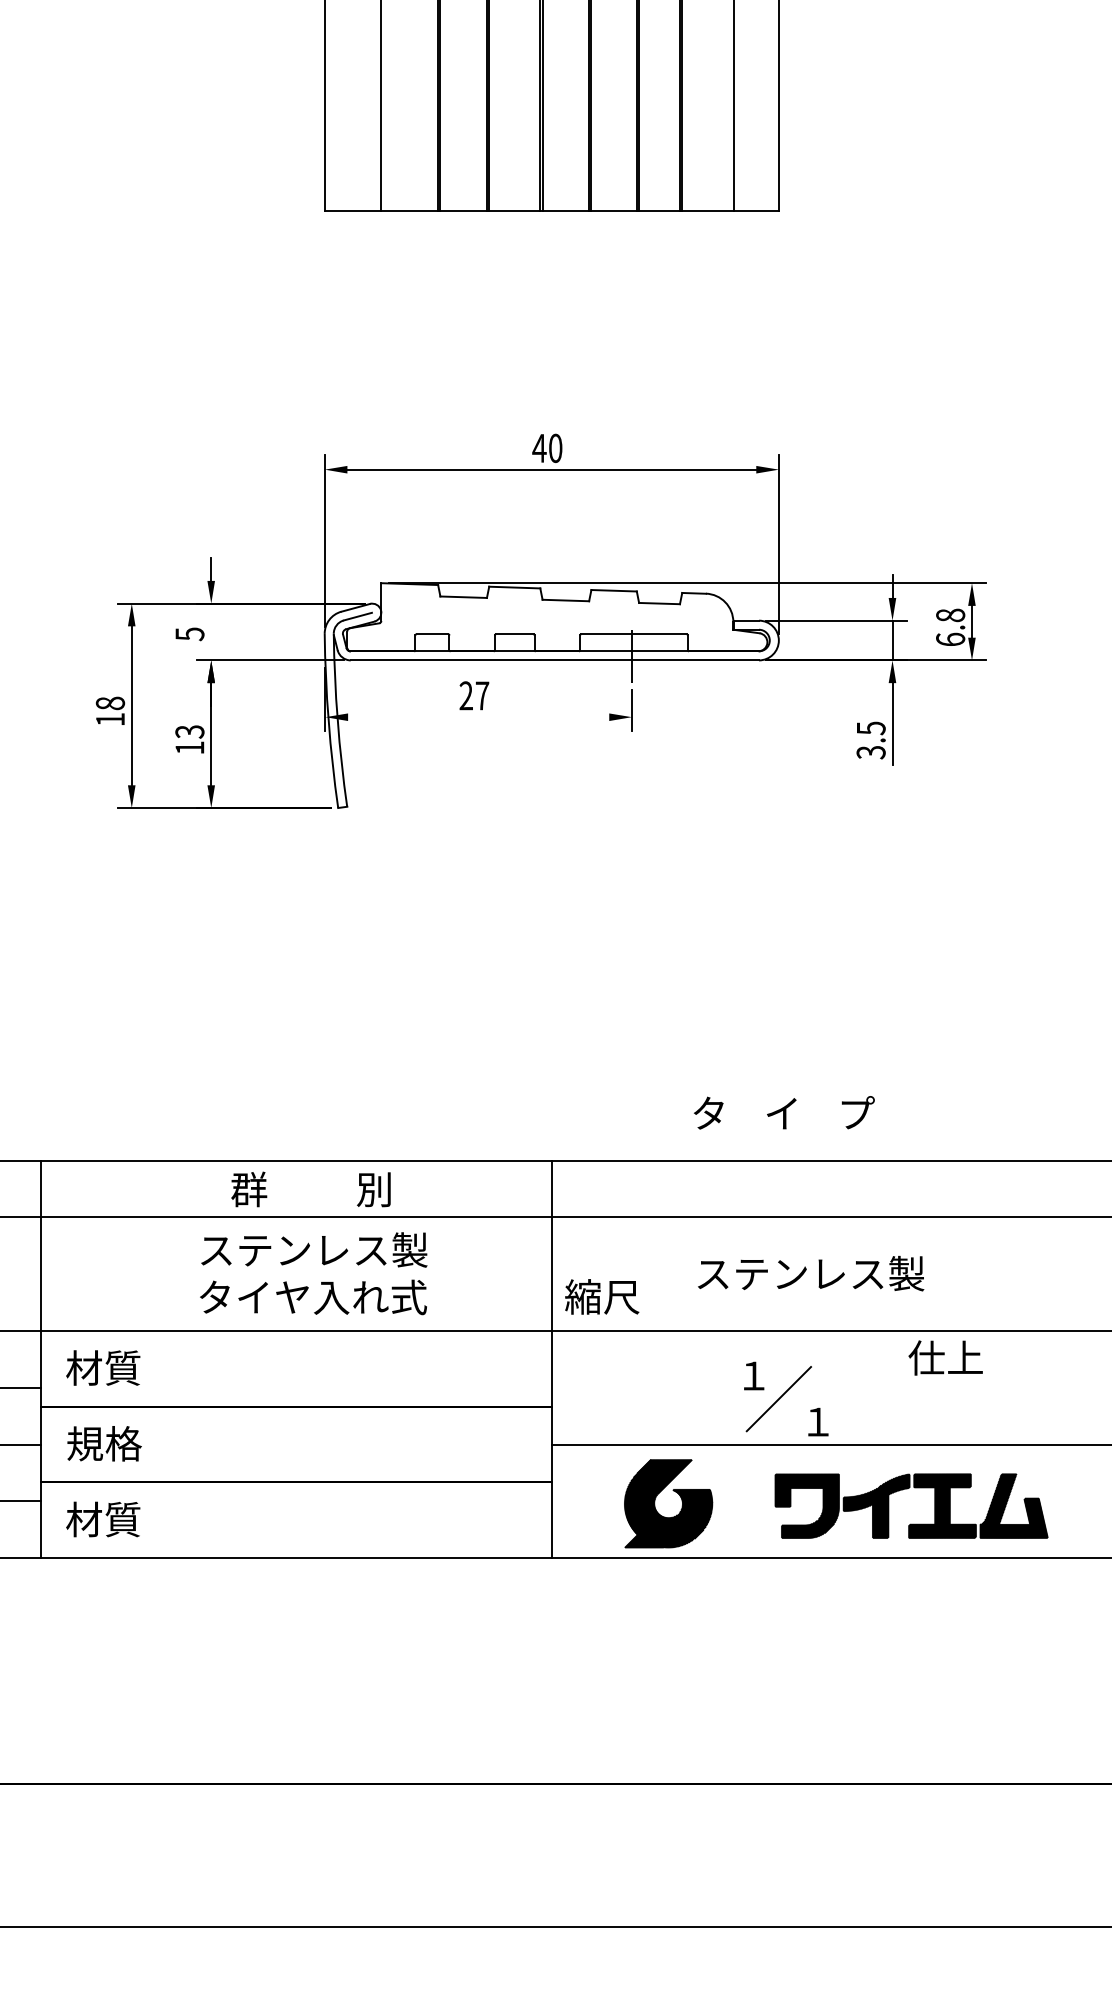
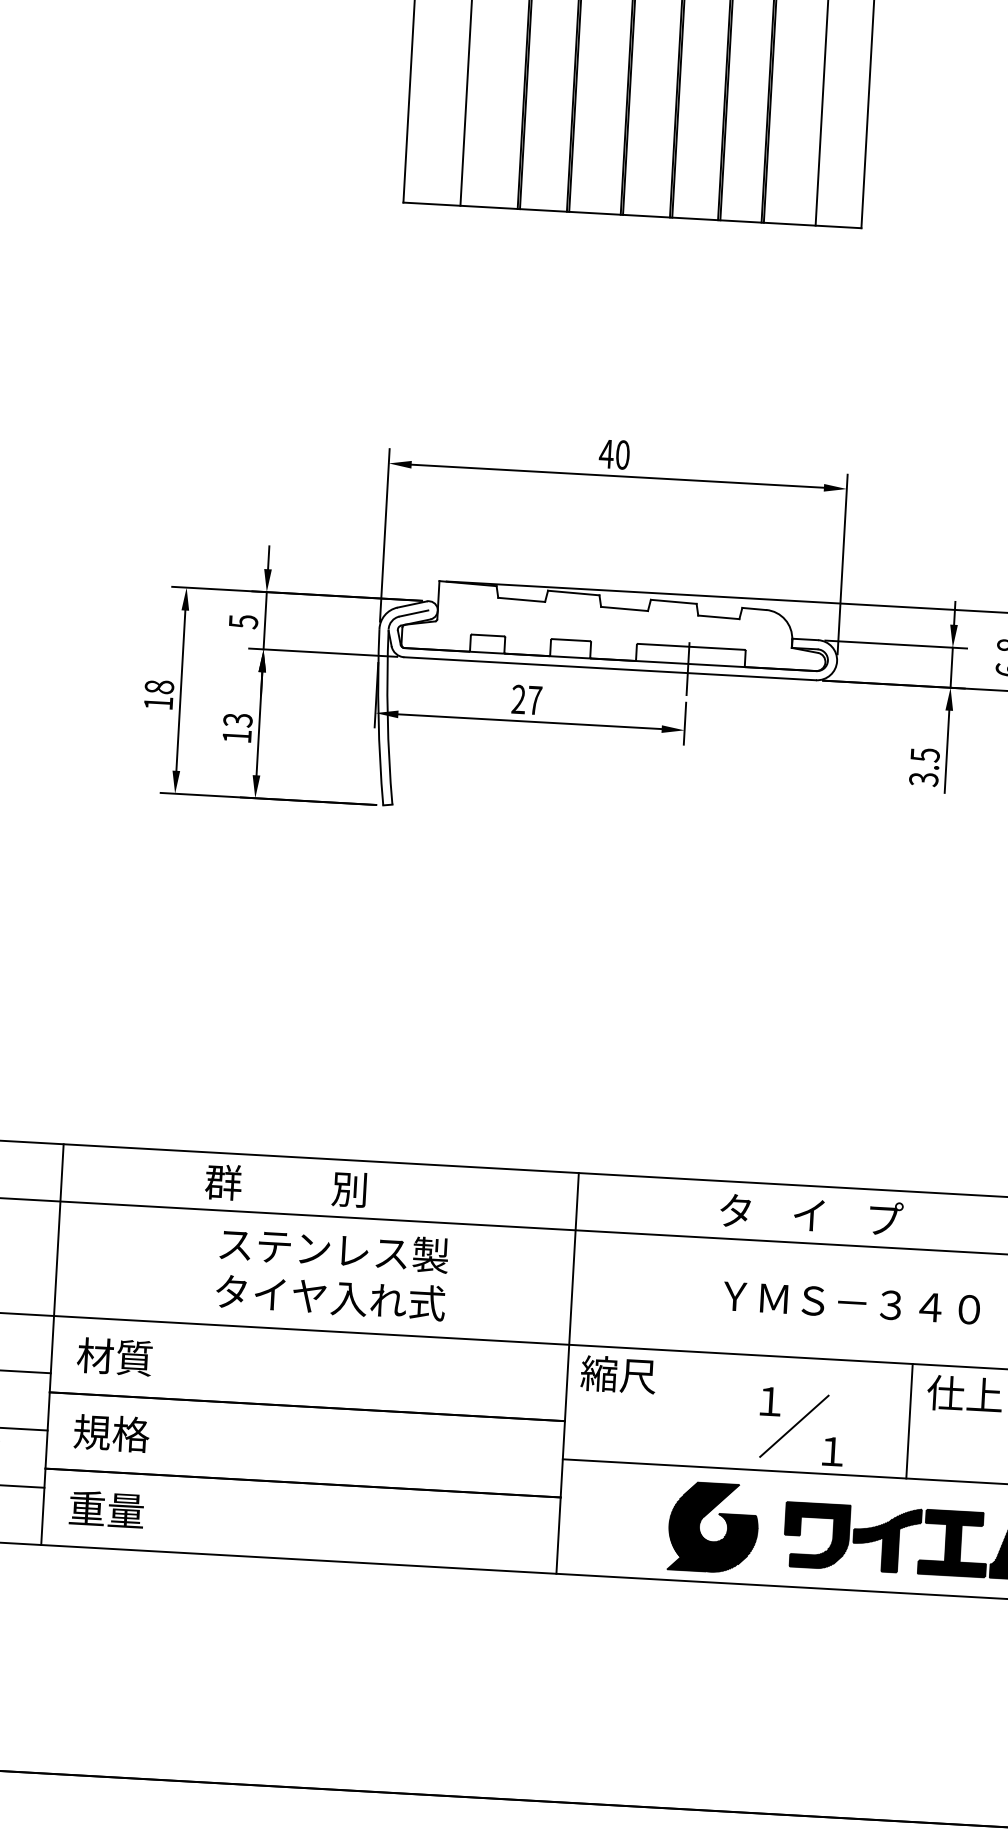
line: (211, 631) -> (265, 620), added
line: (478, 717) -> (529, 722), added
text: (784, 1112) -> (811, 1214), moved
text: (310, 1189) -> (285, 1185), moved
text: (826, 1273) -> (849, 1302), ステンレス製 -> ＹＭＳ－３４０
text: (602, 1296) -> (618, 1374), moved
line: (892, 1387) -> (909, 1421), added
part: (673, 1491) -> (719, 1515), moved
text: (103, 1519) -> (106, 1509), 材質 -> 重量

